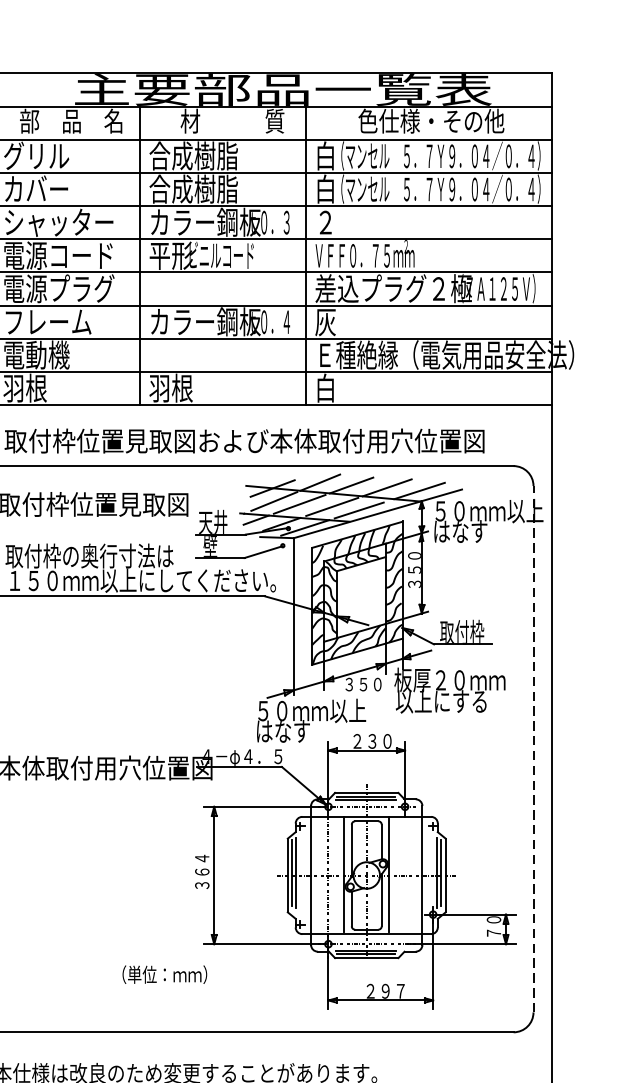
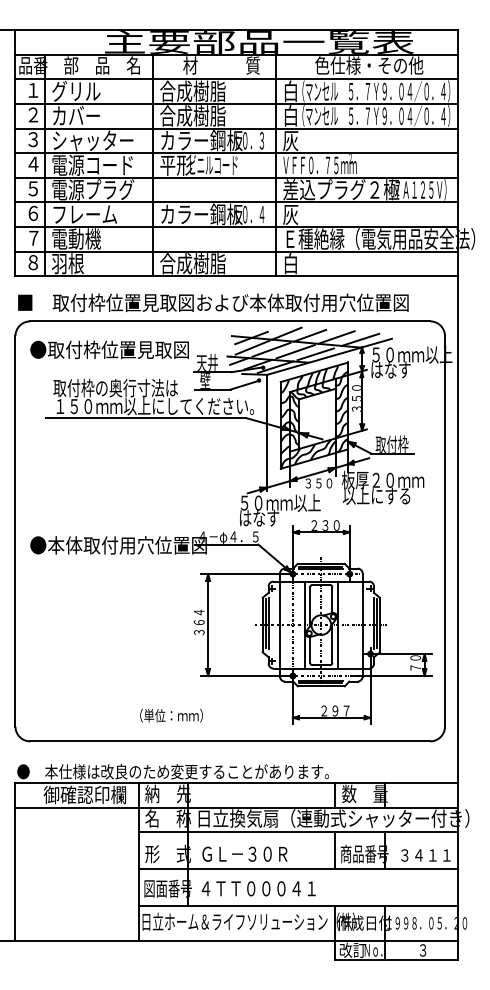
text: (325, 223) -> (290, 141), ２ -> 灰
text: (193, 388) -> (192, 263), 羽根 -> 合成樹脂
line: (534, 748) -> (445, 530), dashed -> solid
text: (164, 974) -> (171, 715), moved

